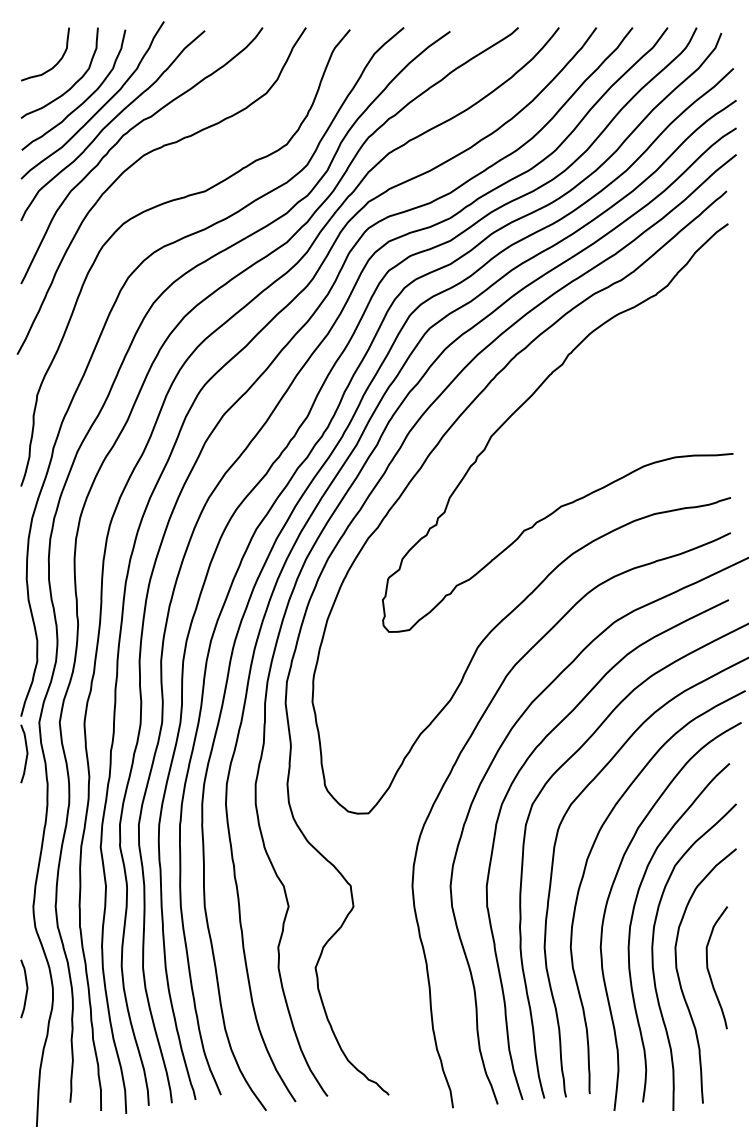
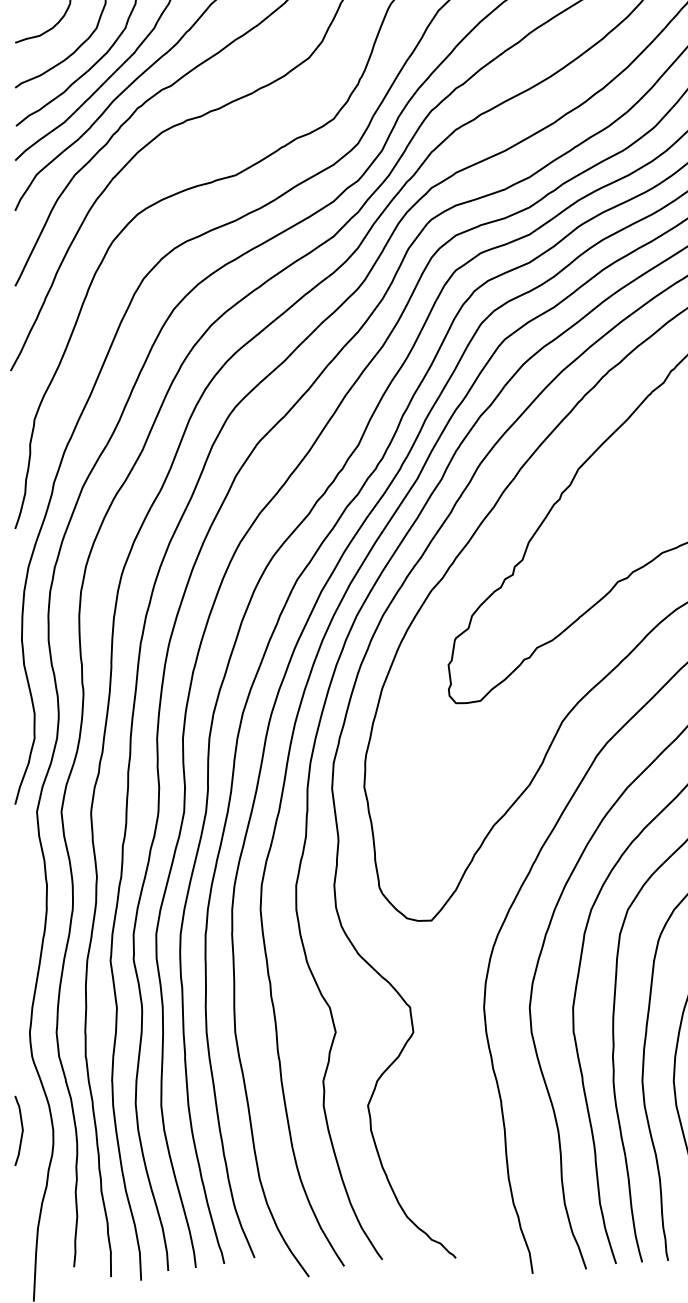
curve: (26, 753) -> (21, 848), removed

